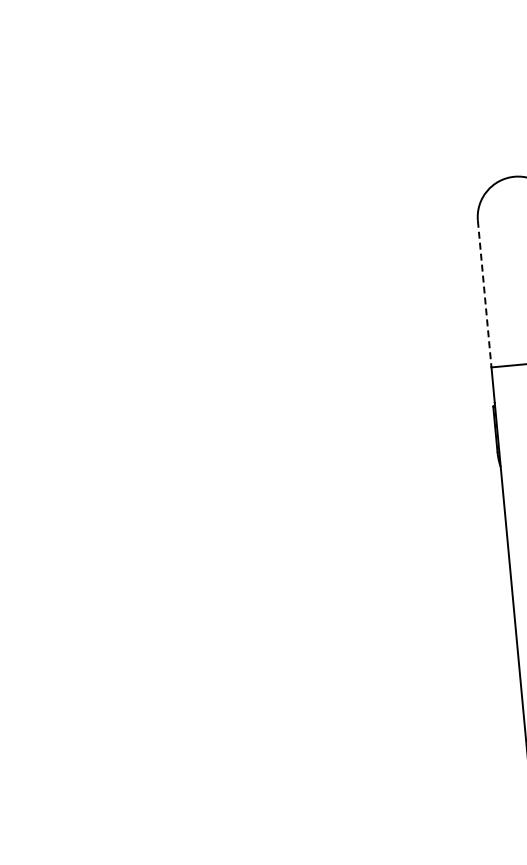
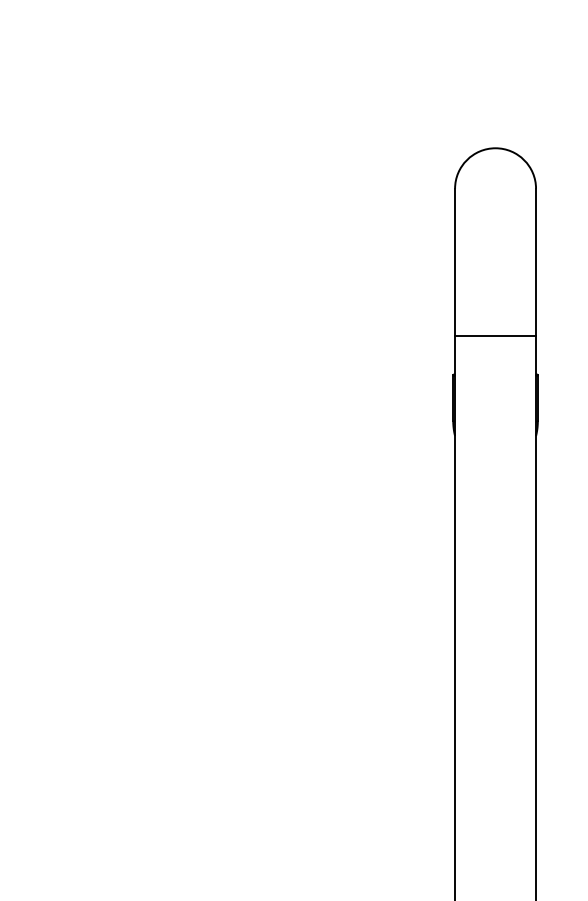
line: (485, 294) -> (455, 262), dashed -> solid

